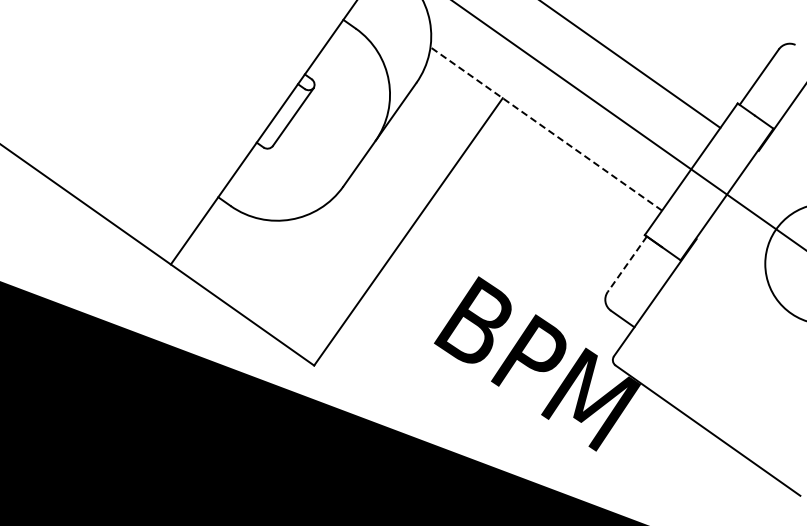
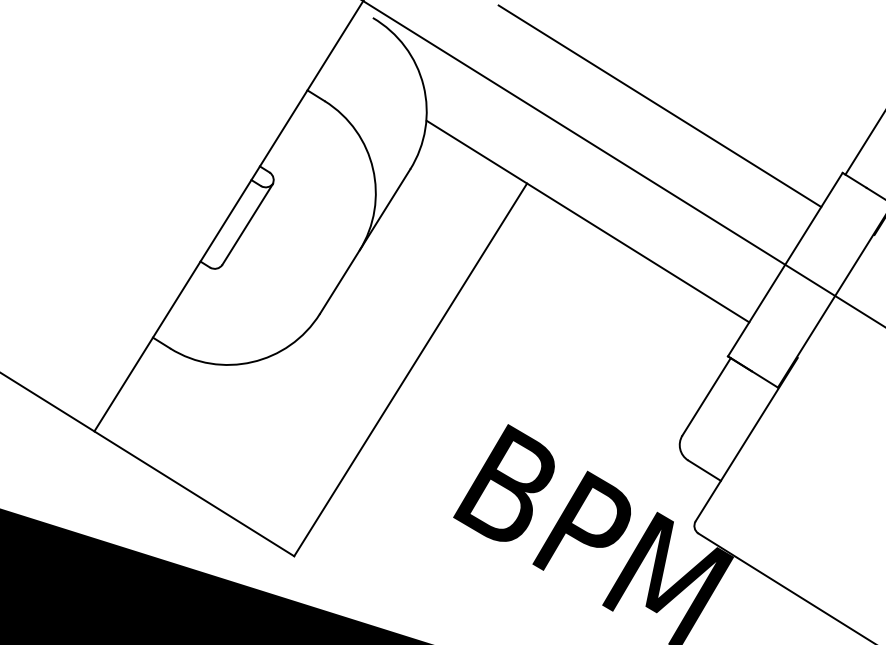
line: (546, 129) -> (588, 222), dashed -> solid
line: (627, 264) -> (706, 397), dashed -> solid

